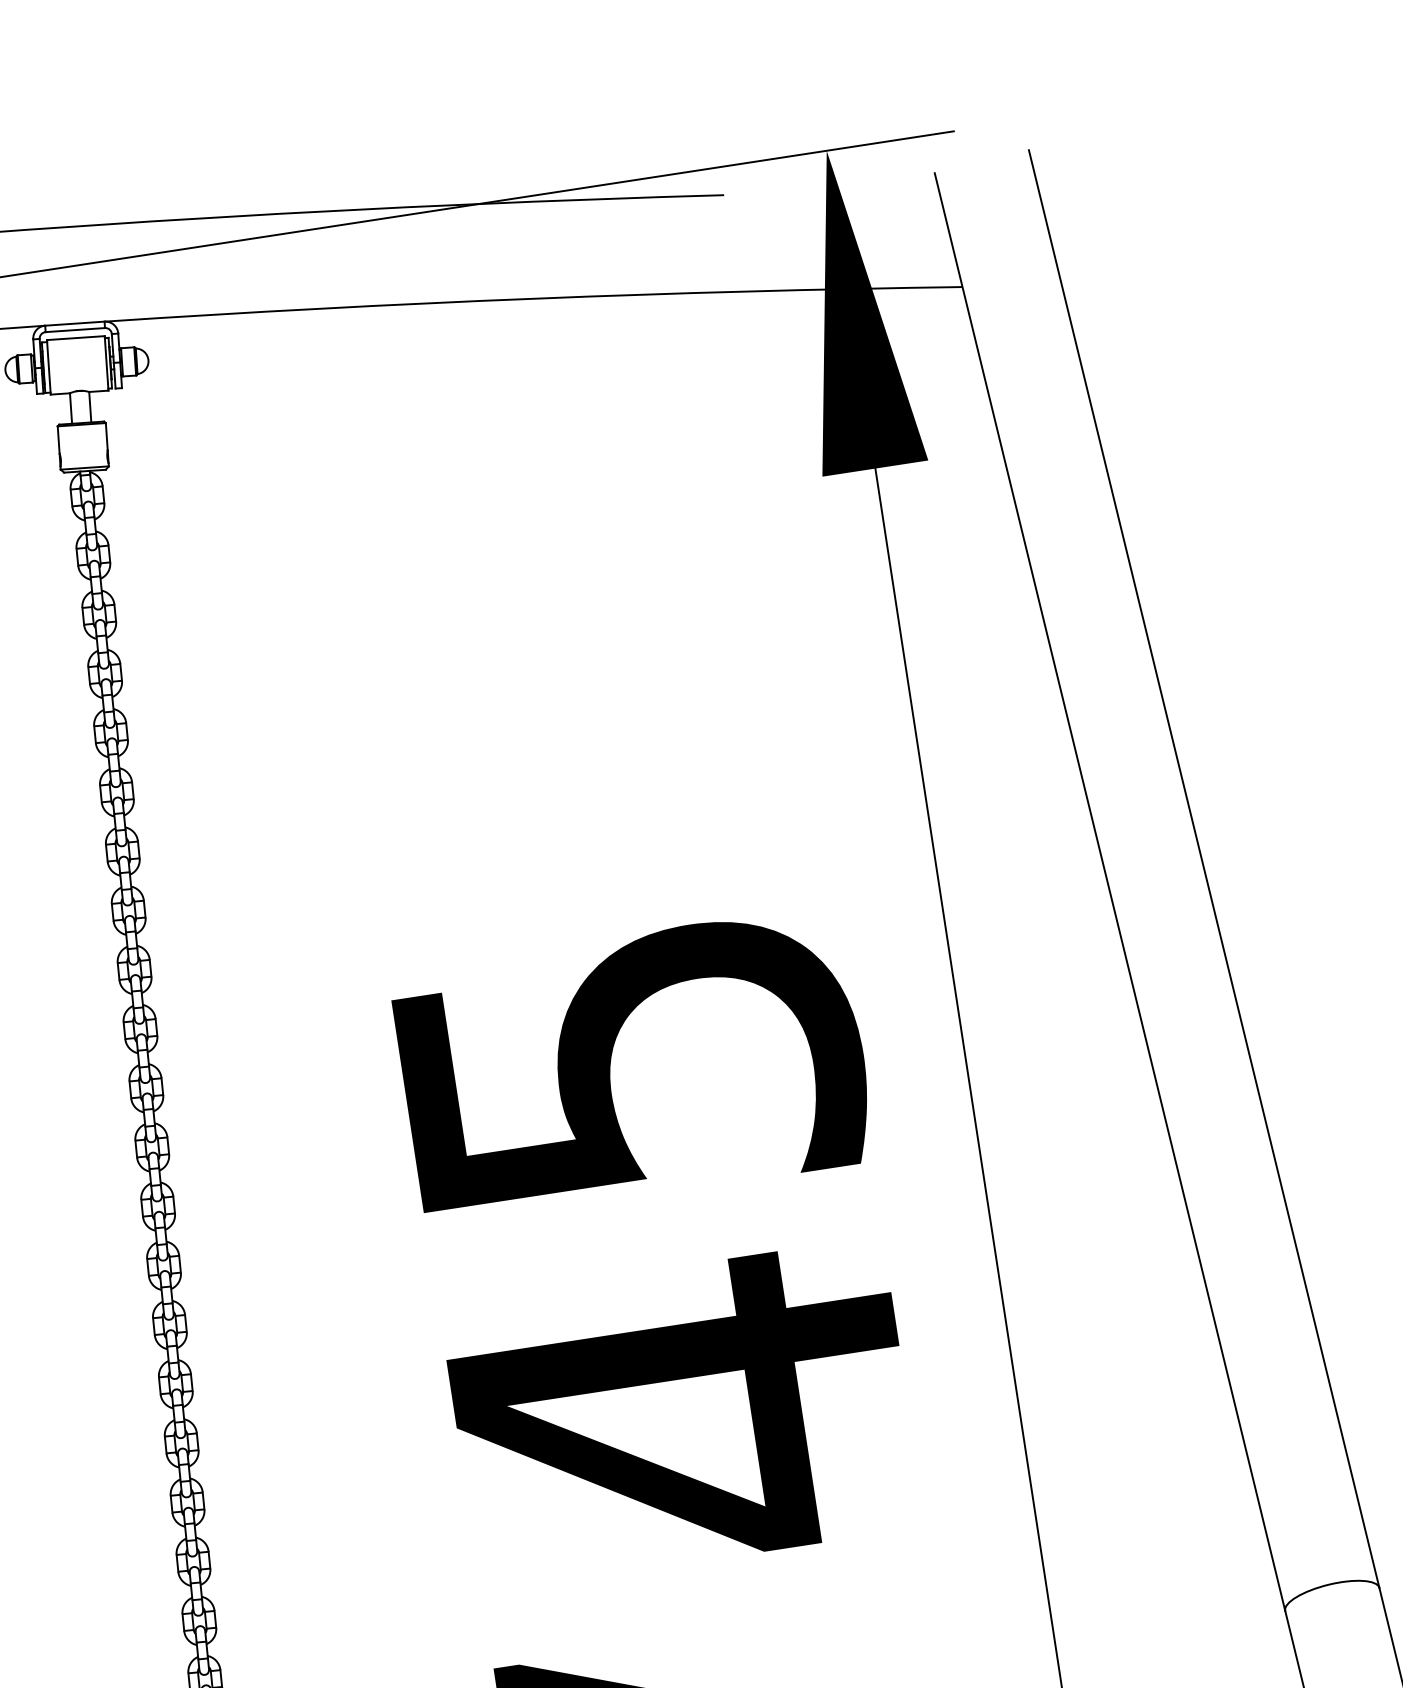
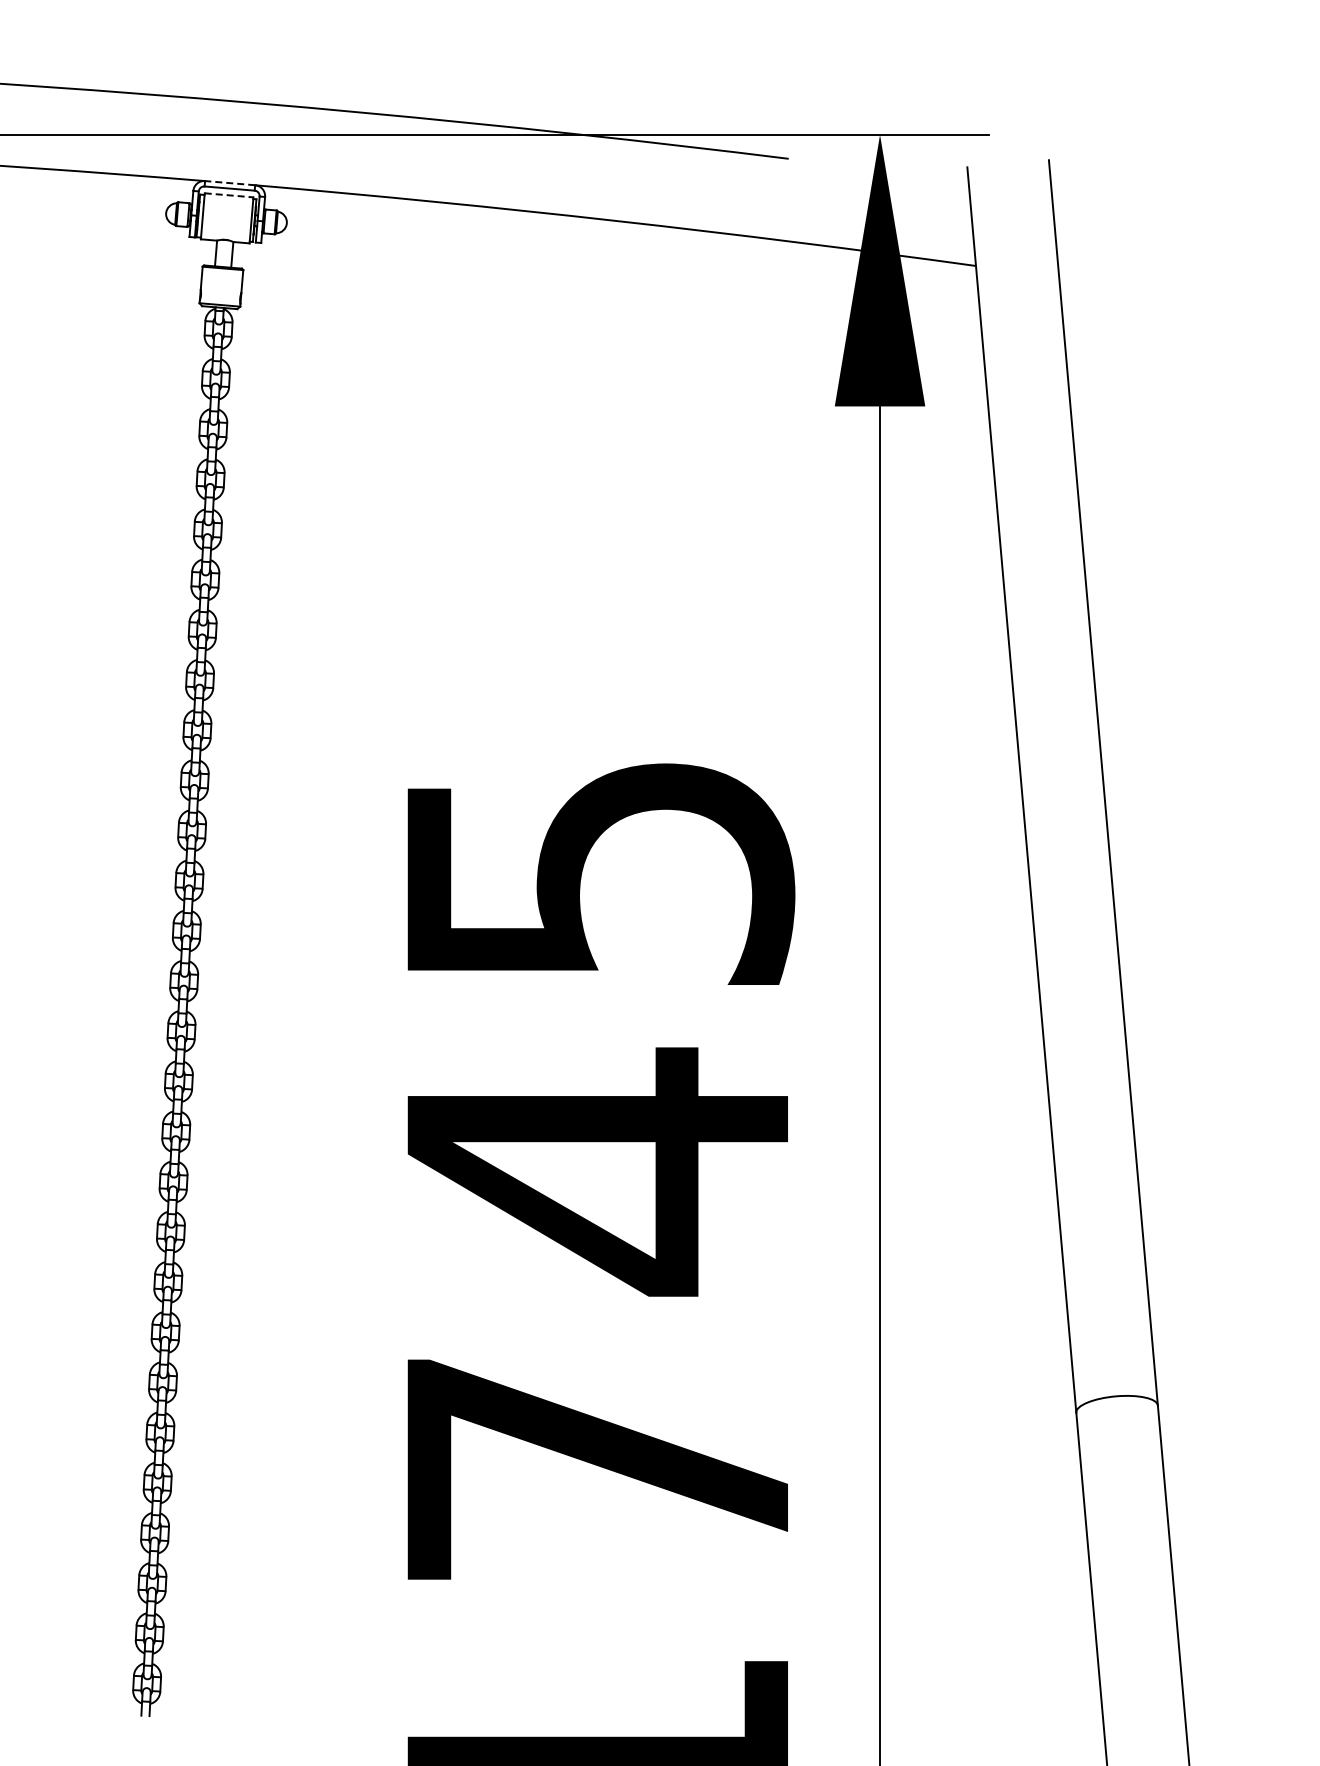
line: (74, 324) -> (229, 183), solid -> dashed
line: (76, 338) -> (229, 195), solid -> dashed

